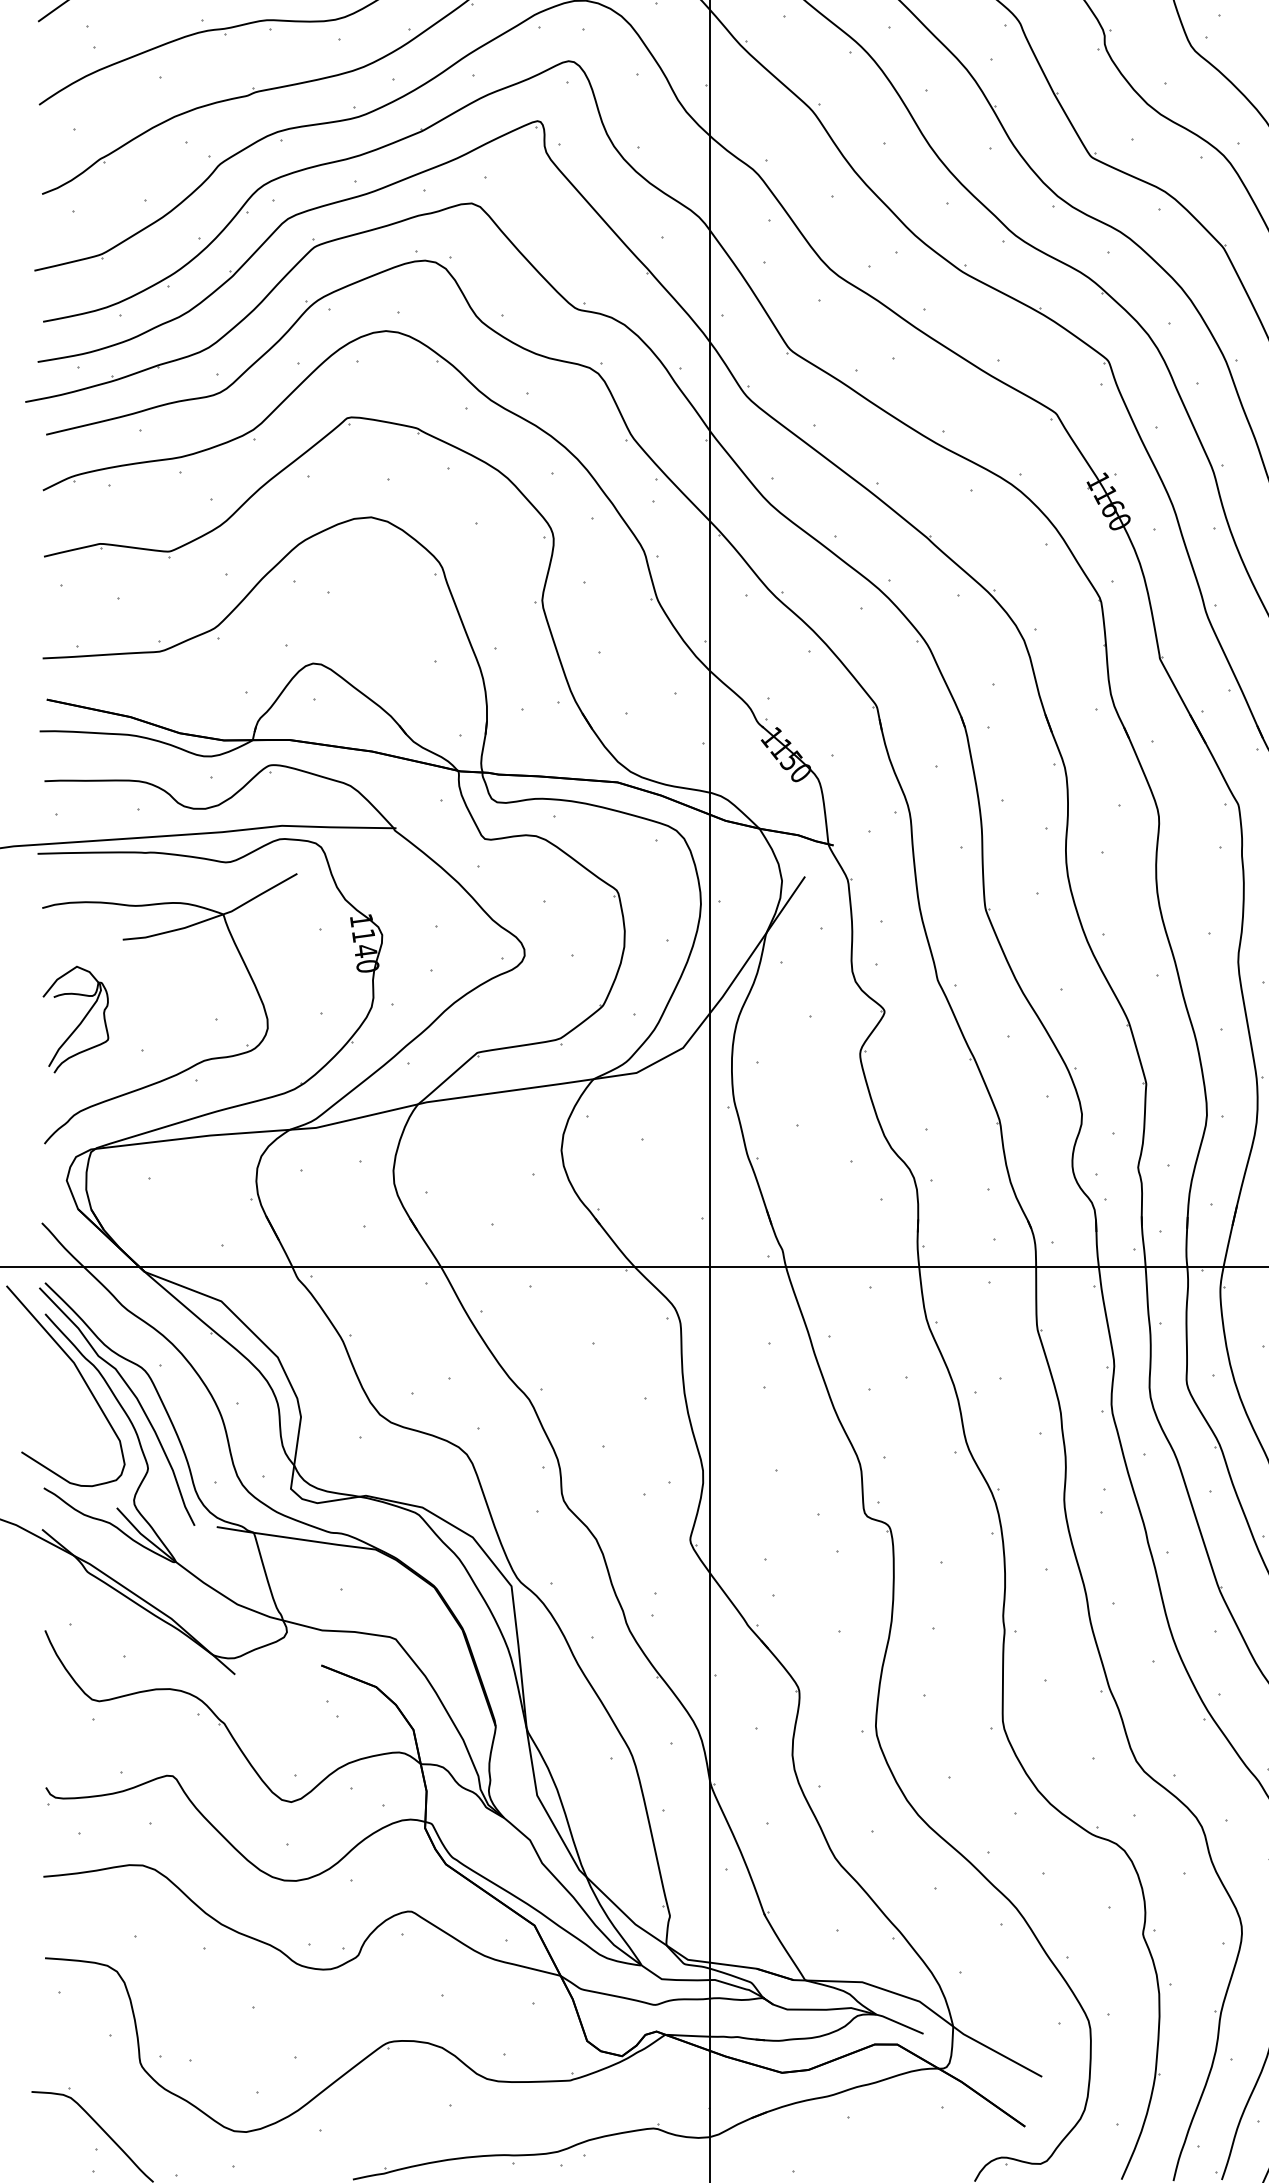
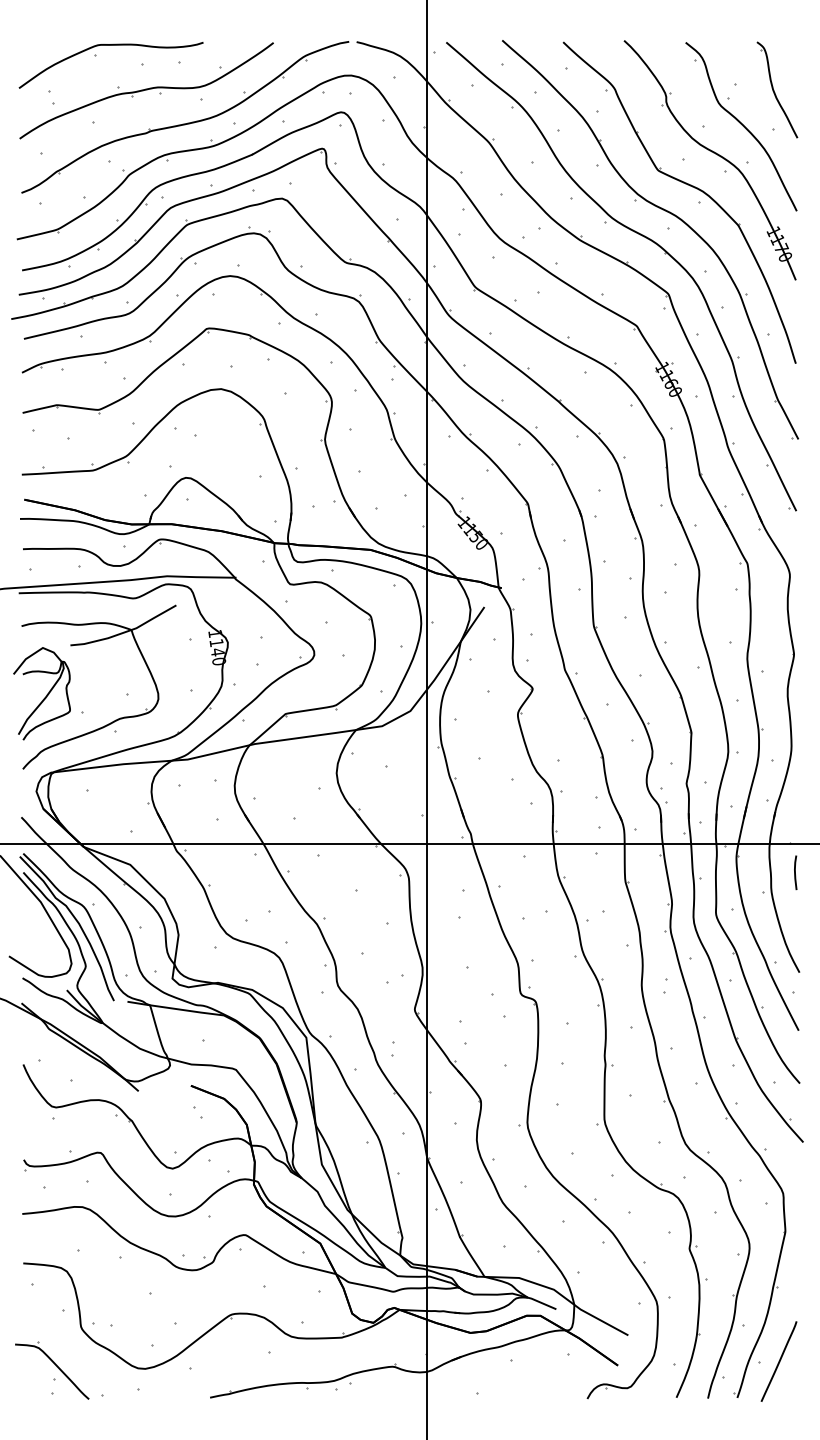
part: (75, 1019) -> (41, 693), size x1.43

